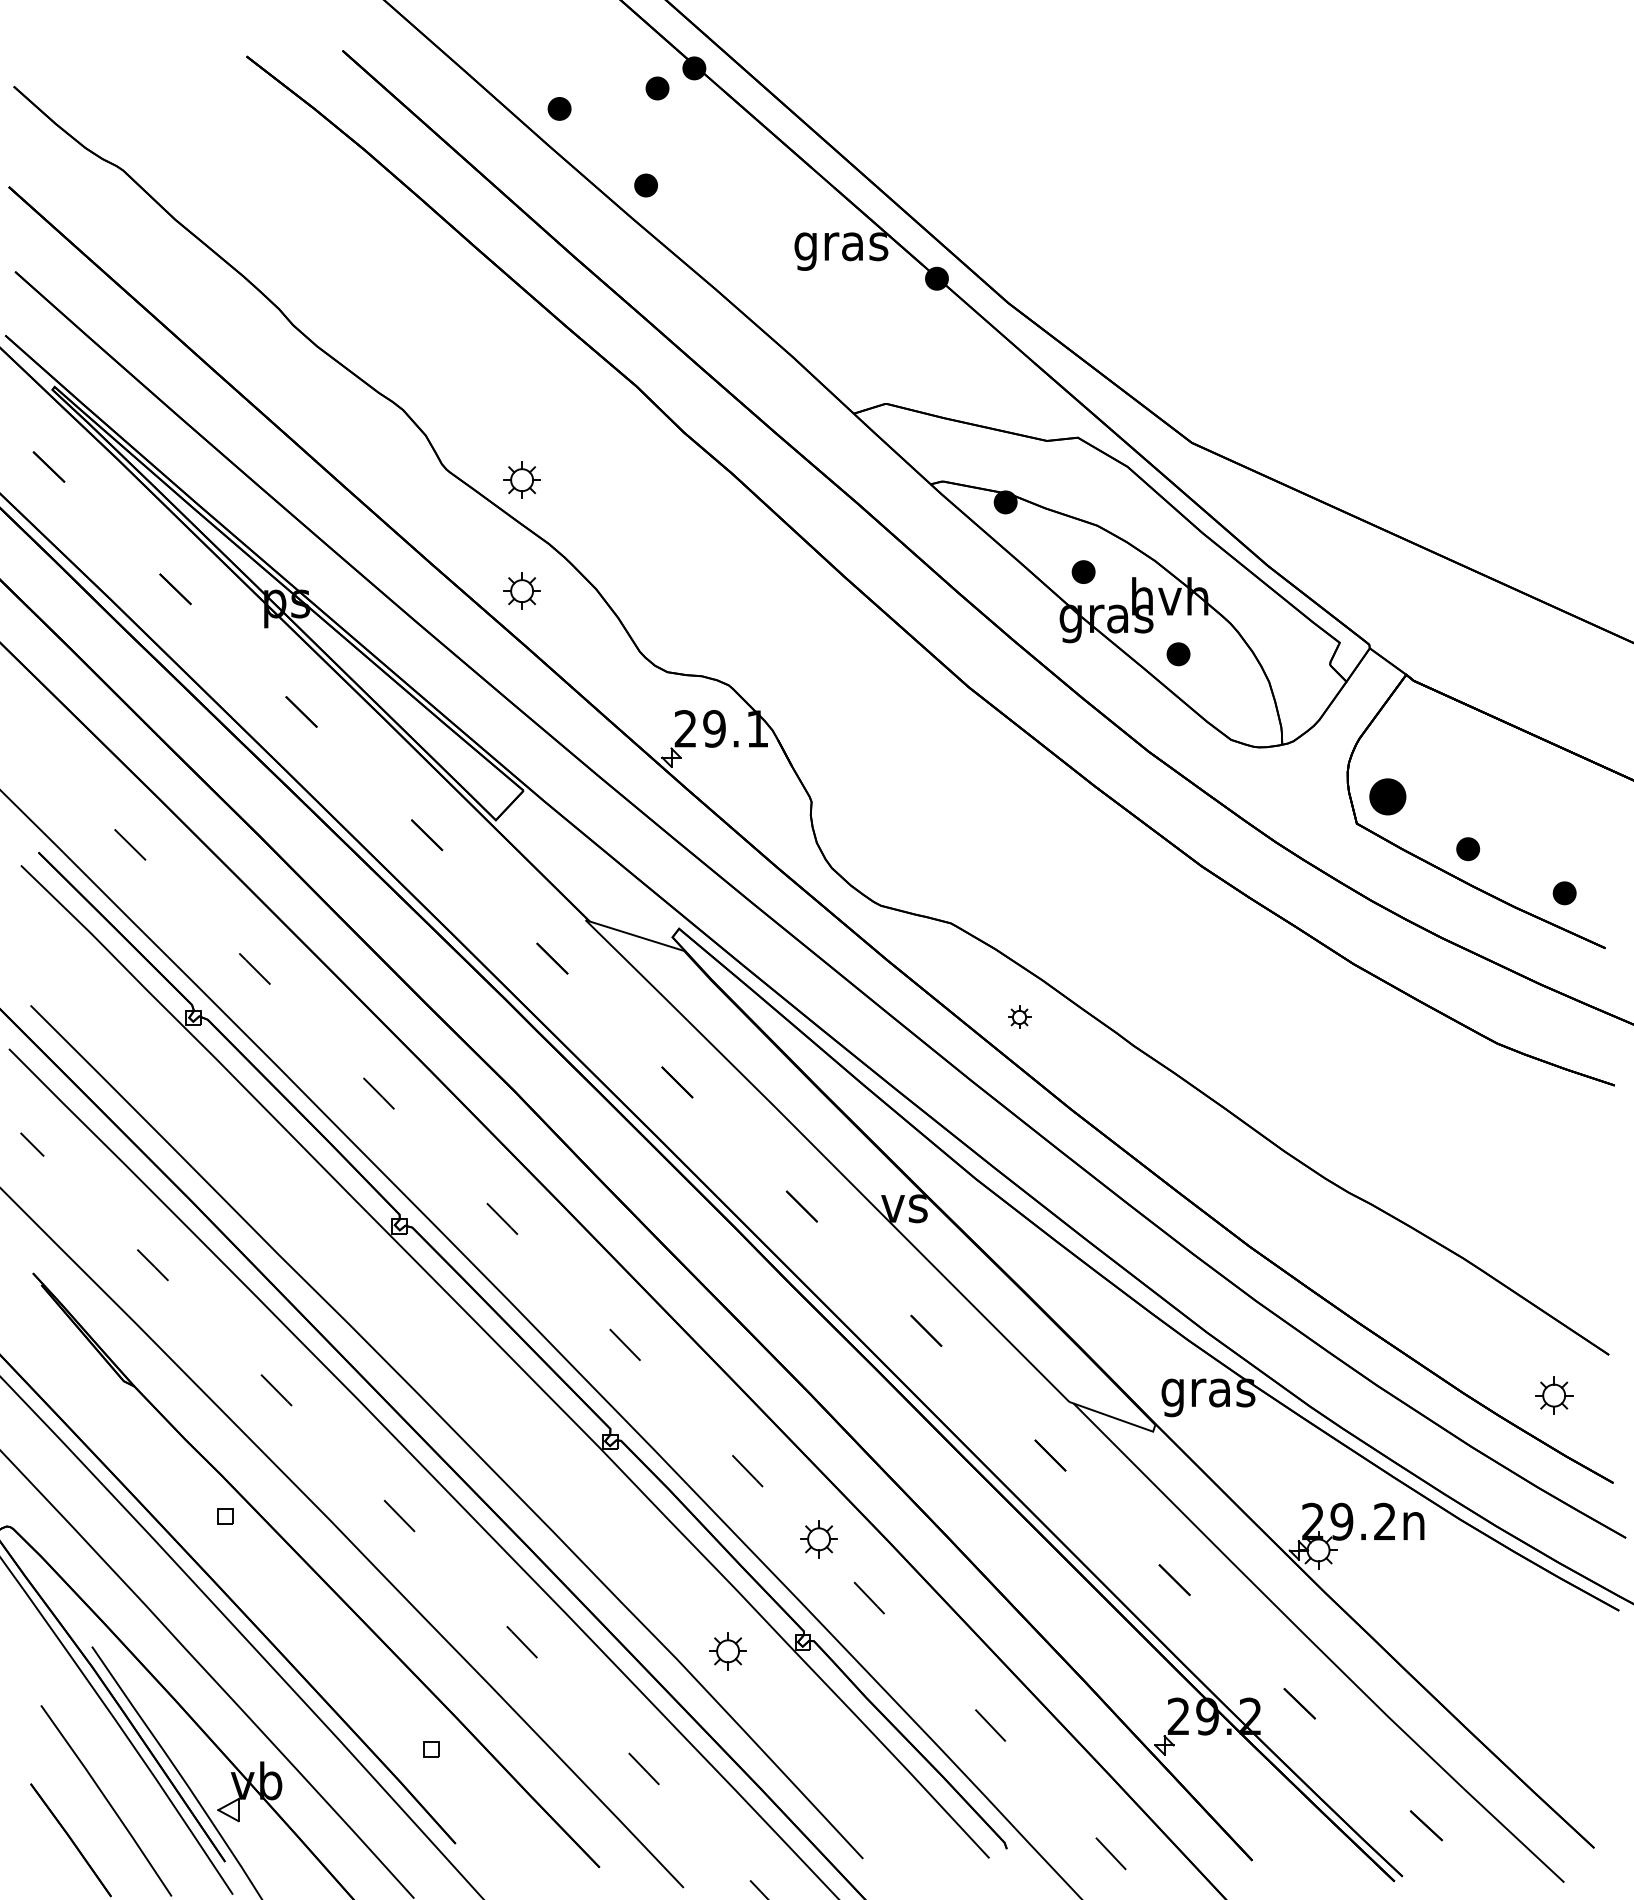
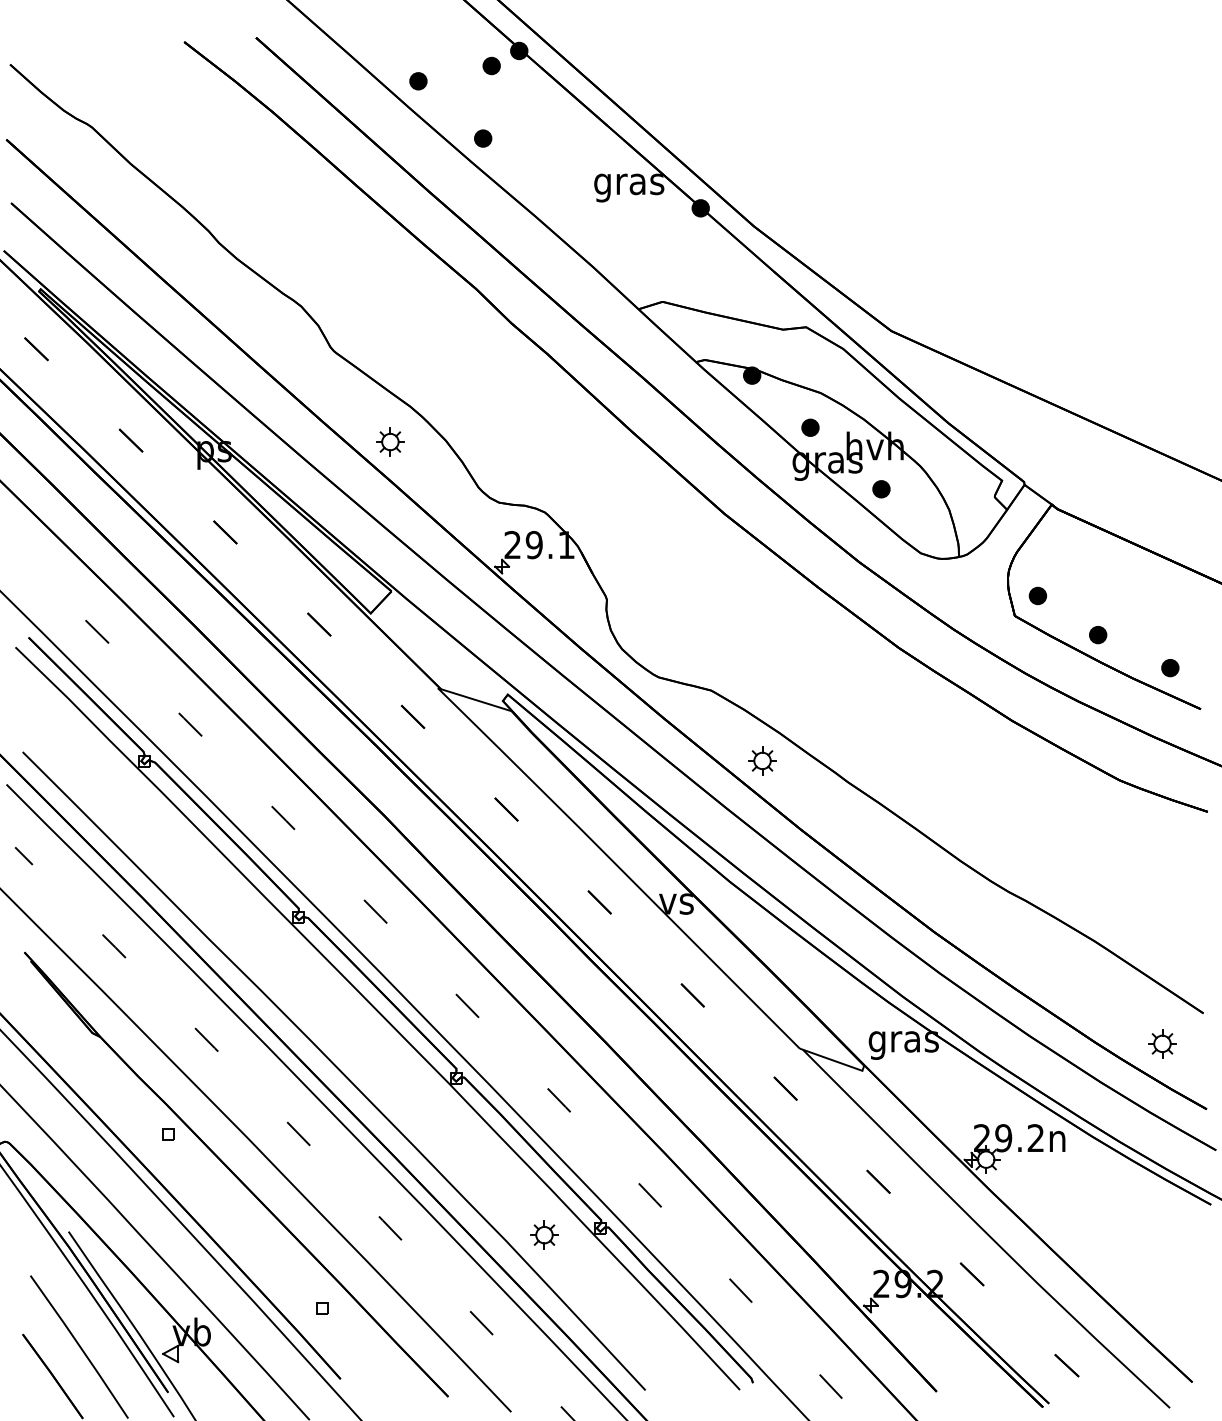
part: (521, 479) -> (389, 358), removed
part: (1387, 796) -> (1037, 595), size x0.62
part: (1019, 1017) -> (762, 760), size x1.67
part: (818, 1539) -> (612, 1151), removed

